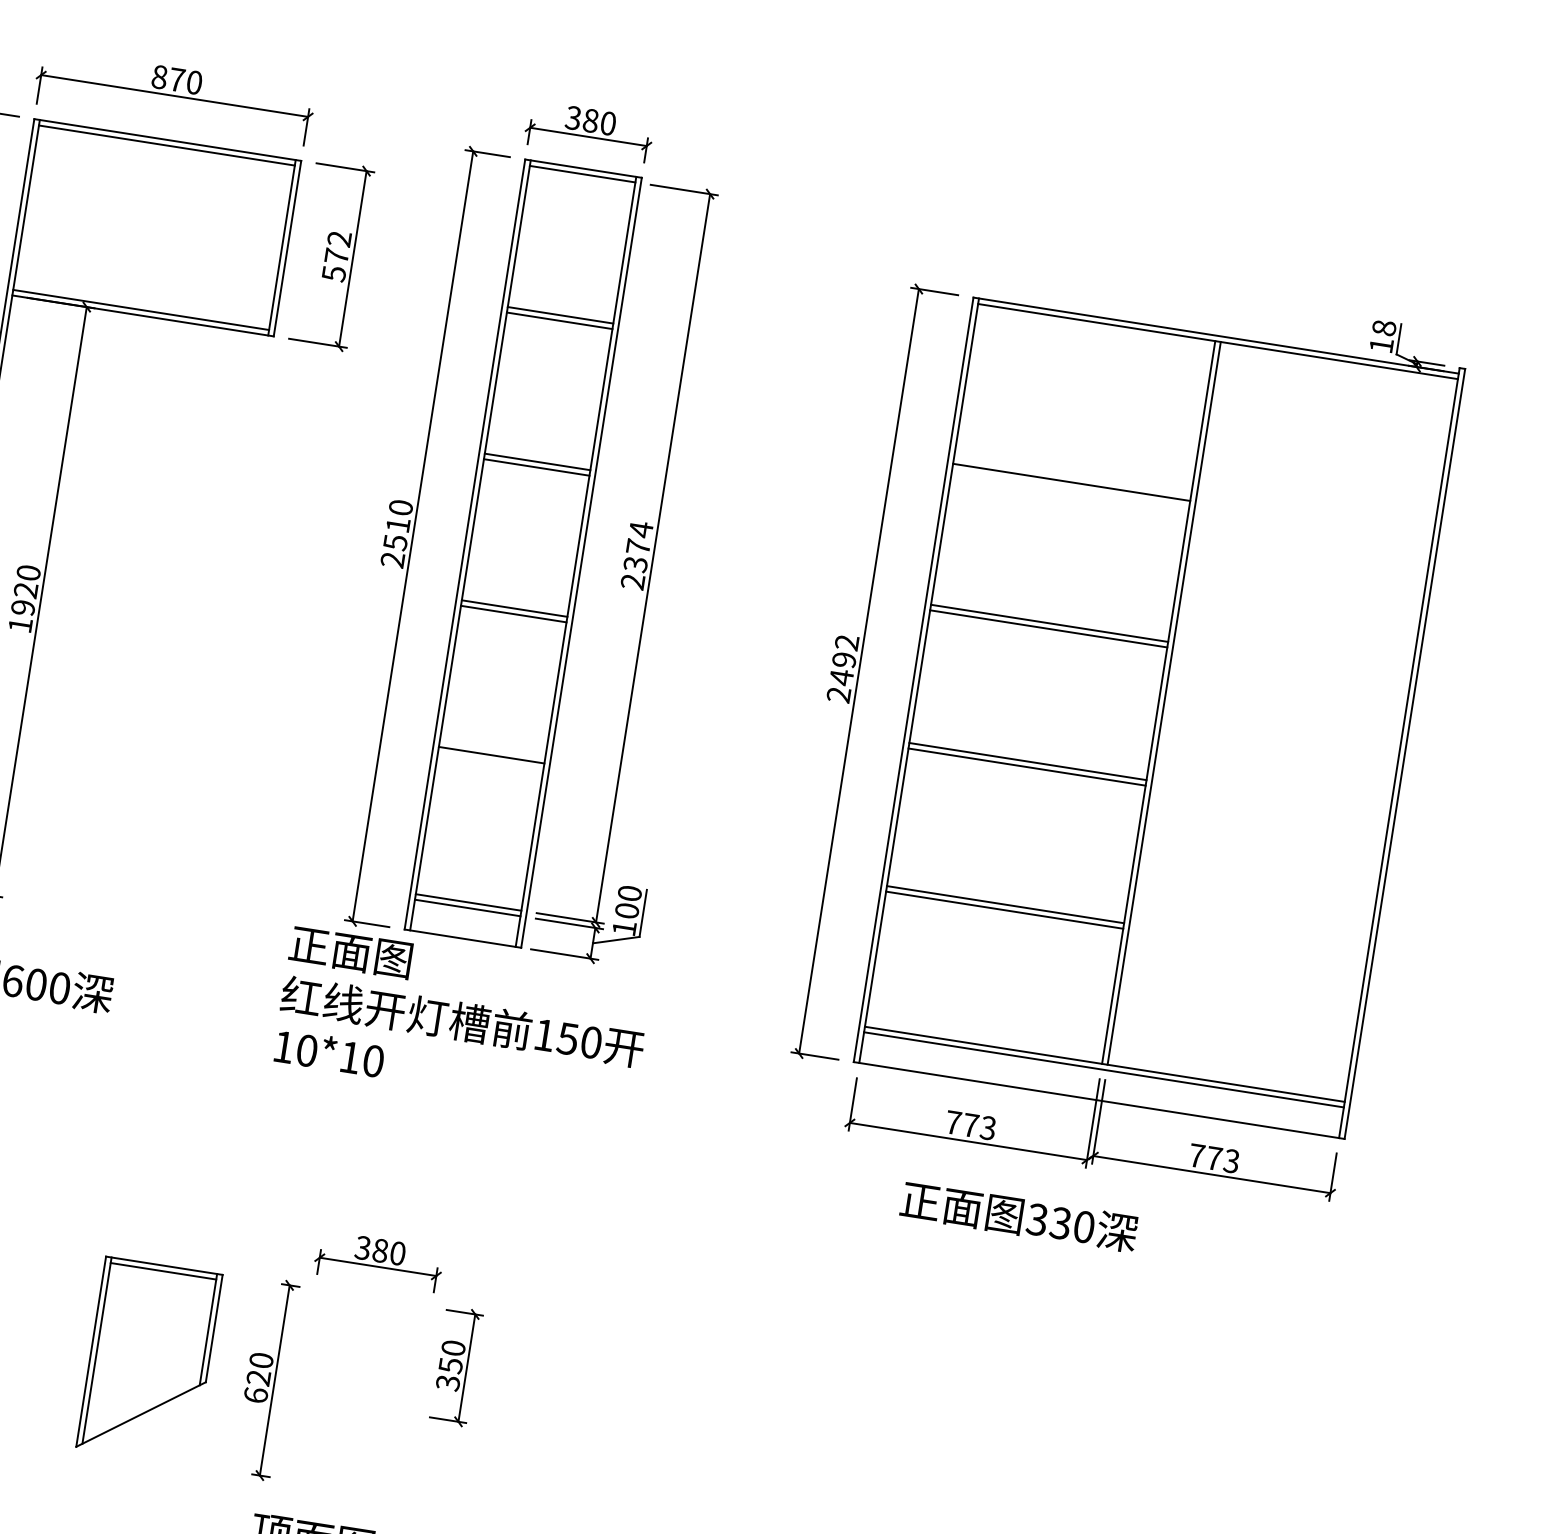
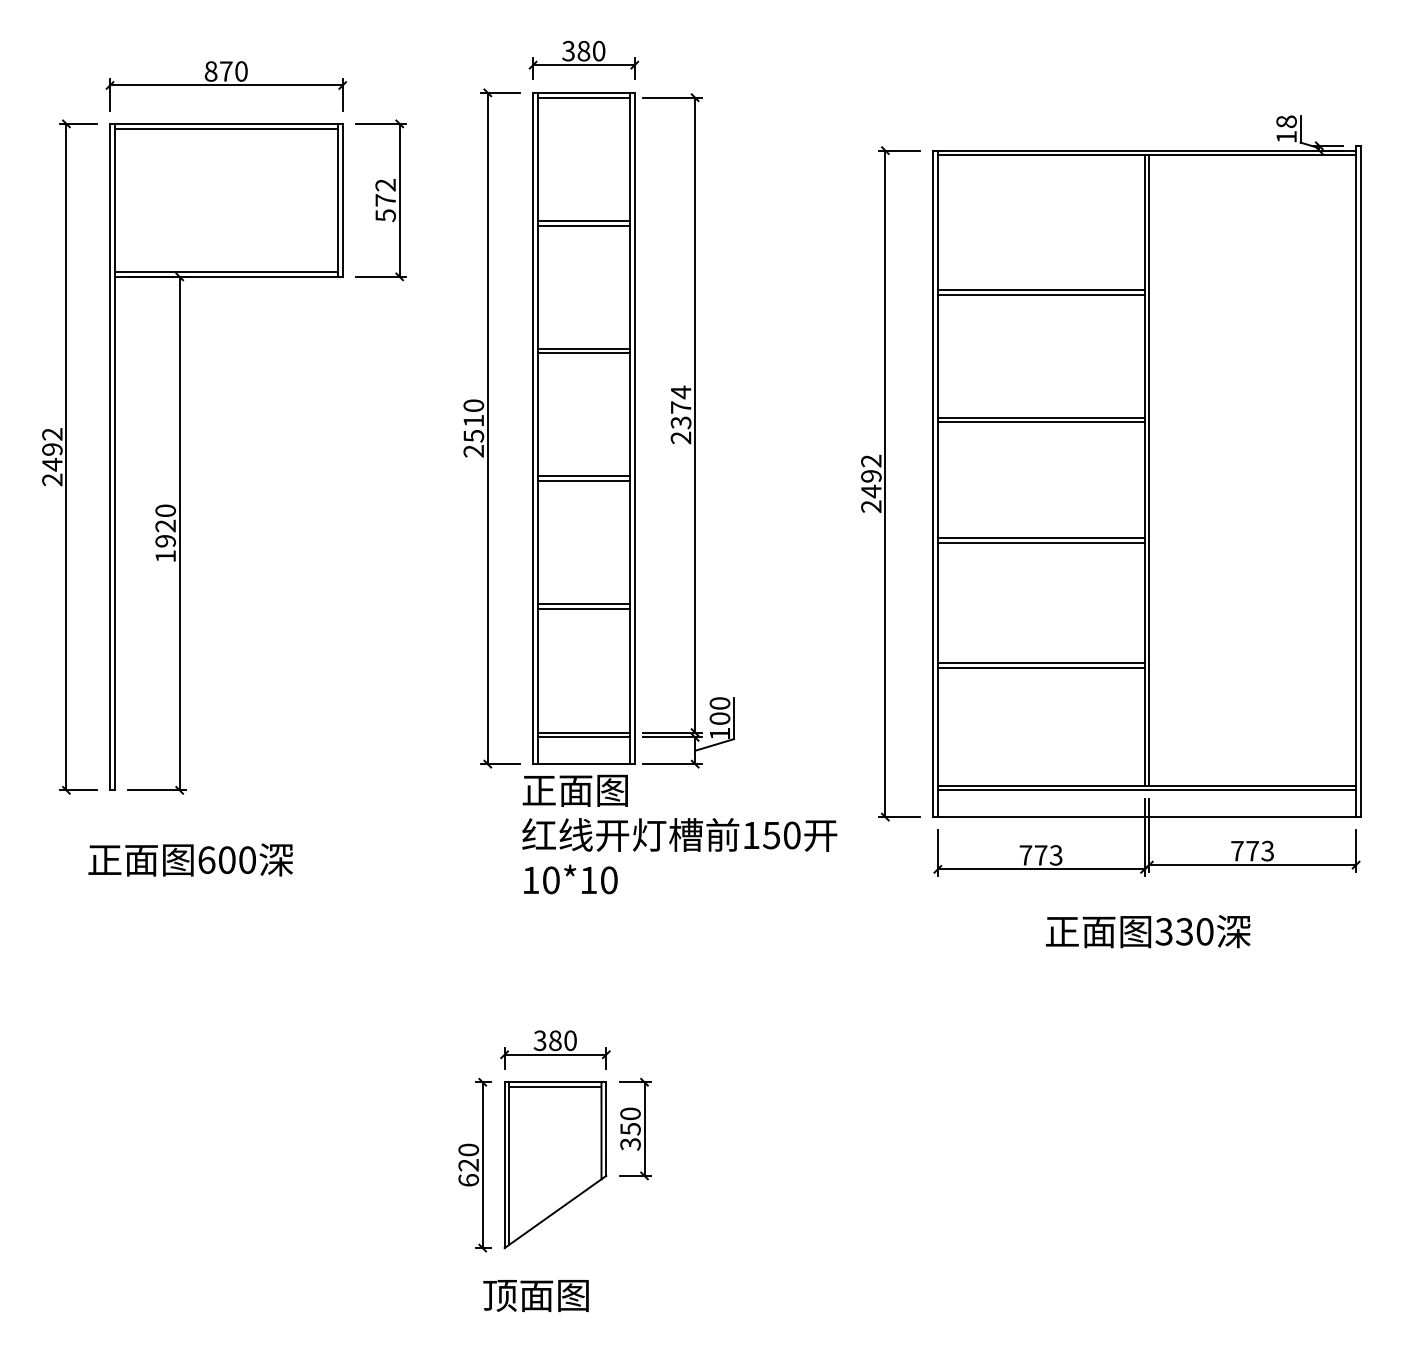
line: (1071, 476) -> (1040, 289), added
line: (490, 761) -> (583, 609), added
text: (462, 1021) -> (679, 834), moved
text: (1019, 1216) -> (1148, 931), moved
part: (149, 1361) -> (555, 1165), moved

